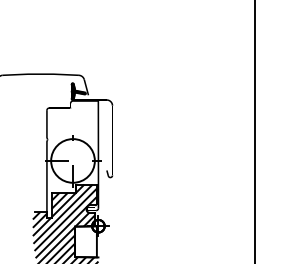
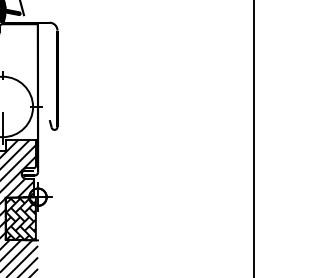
hatch: (85, 241) -> (20, 218), added

